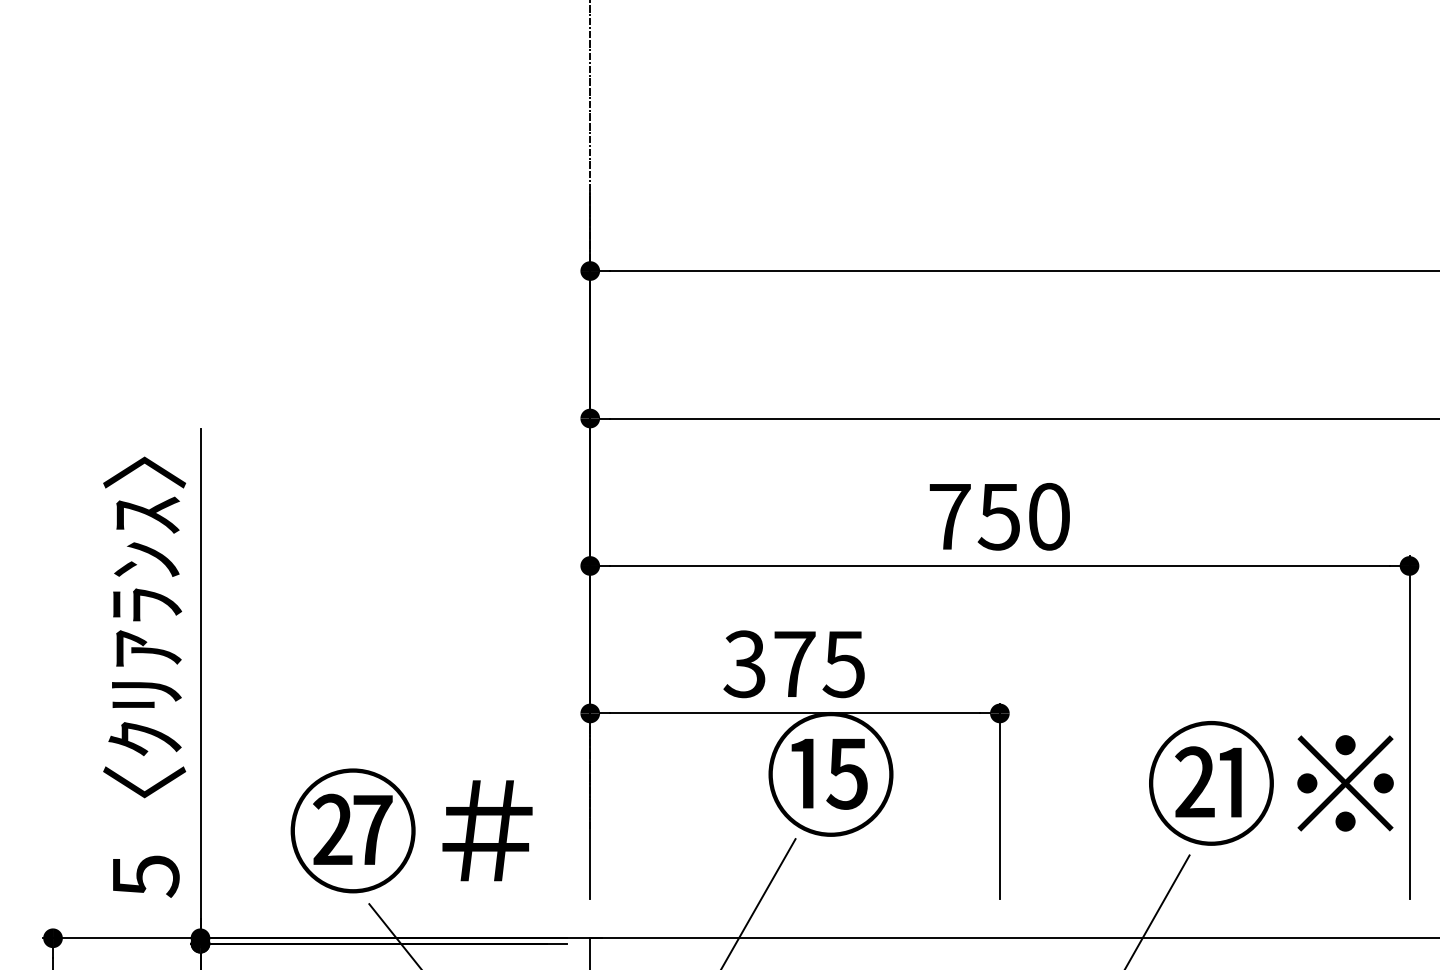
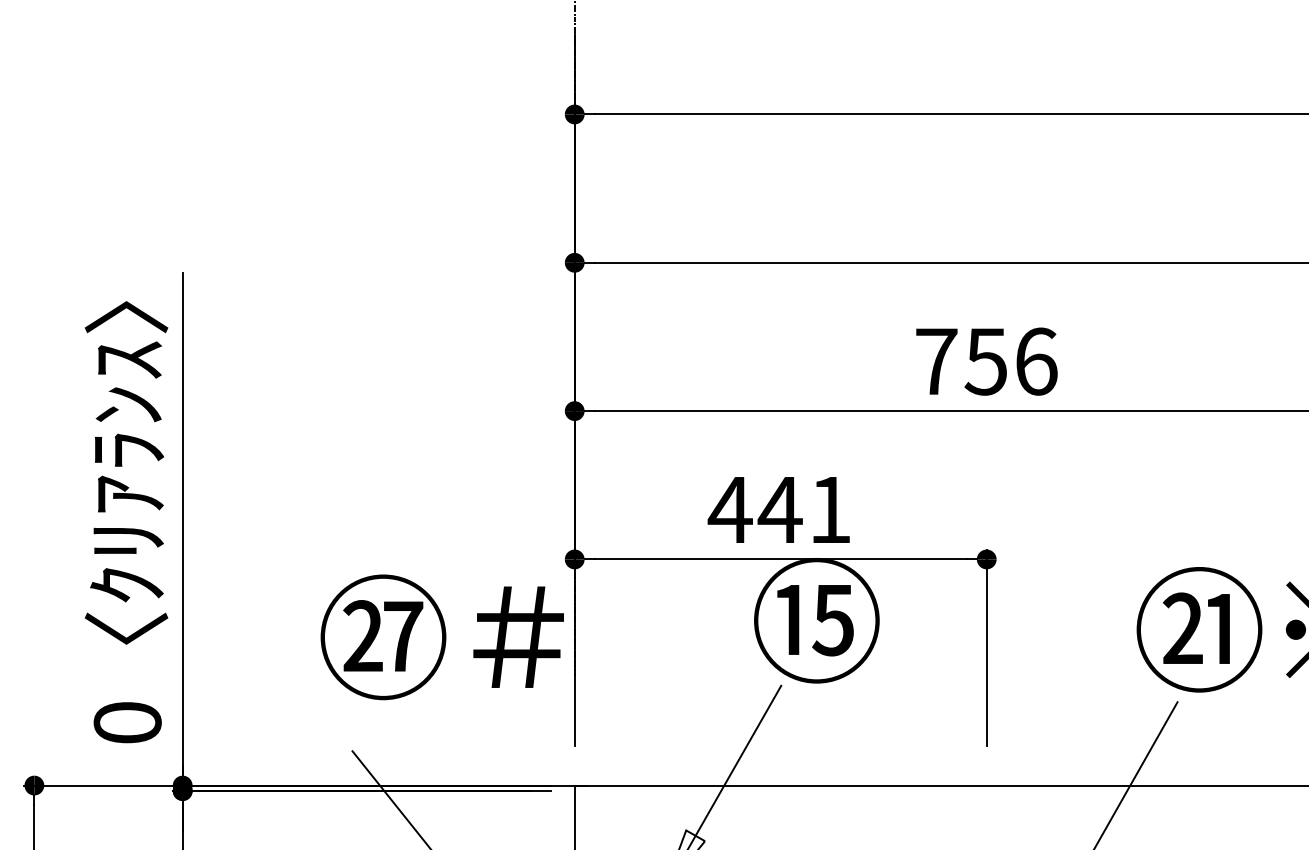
text: (1049, 516) -> (1036, 361), 750 -> 756
text: (793, 664) -> (779, 510), 375 -> 441
text: (411, 830) -> (442, 636), moved
text: (145, 876) -> (127, 723), 5 -> 0

